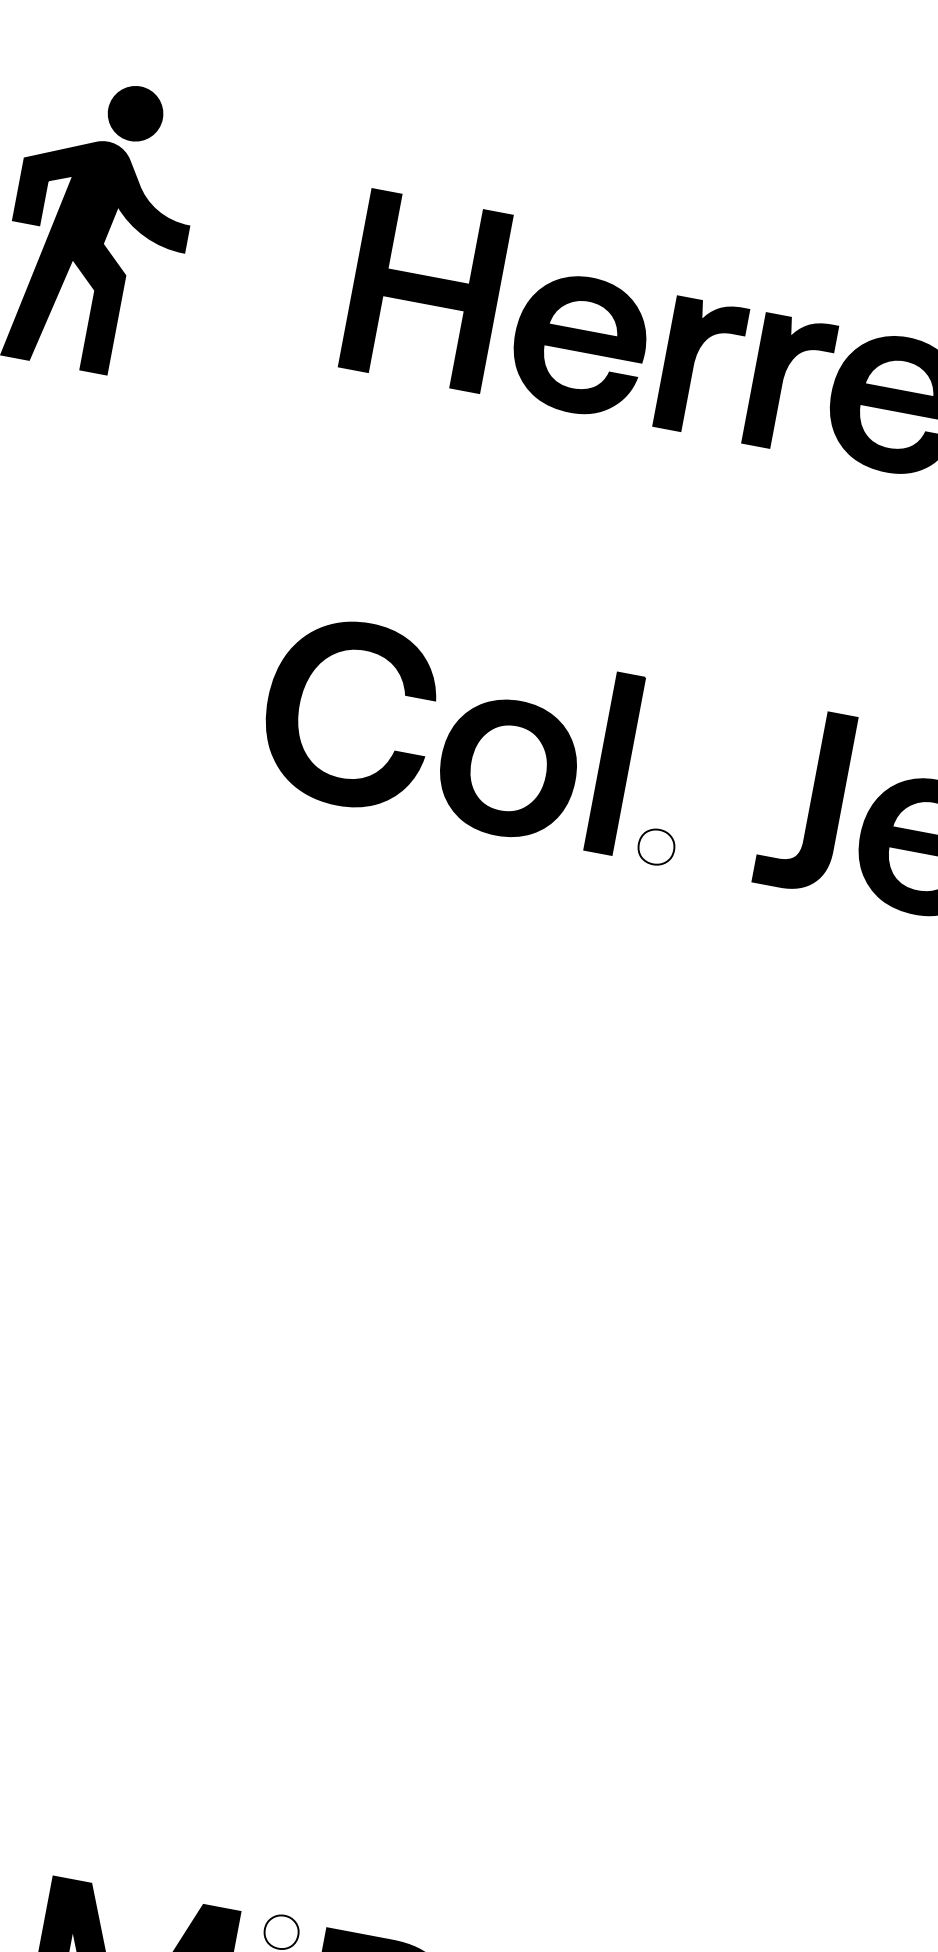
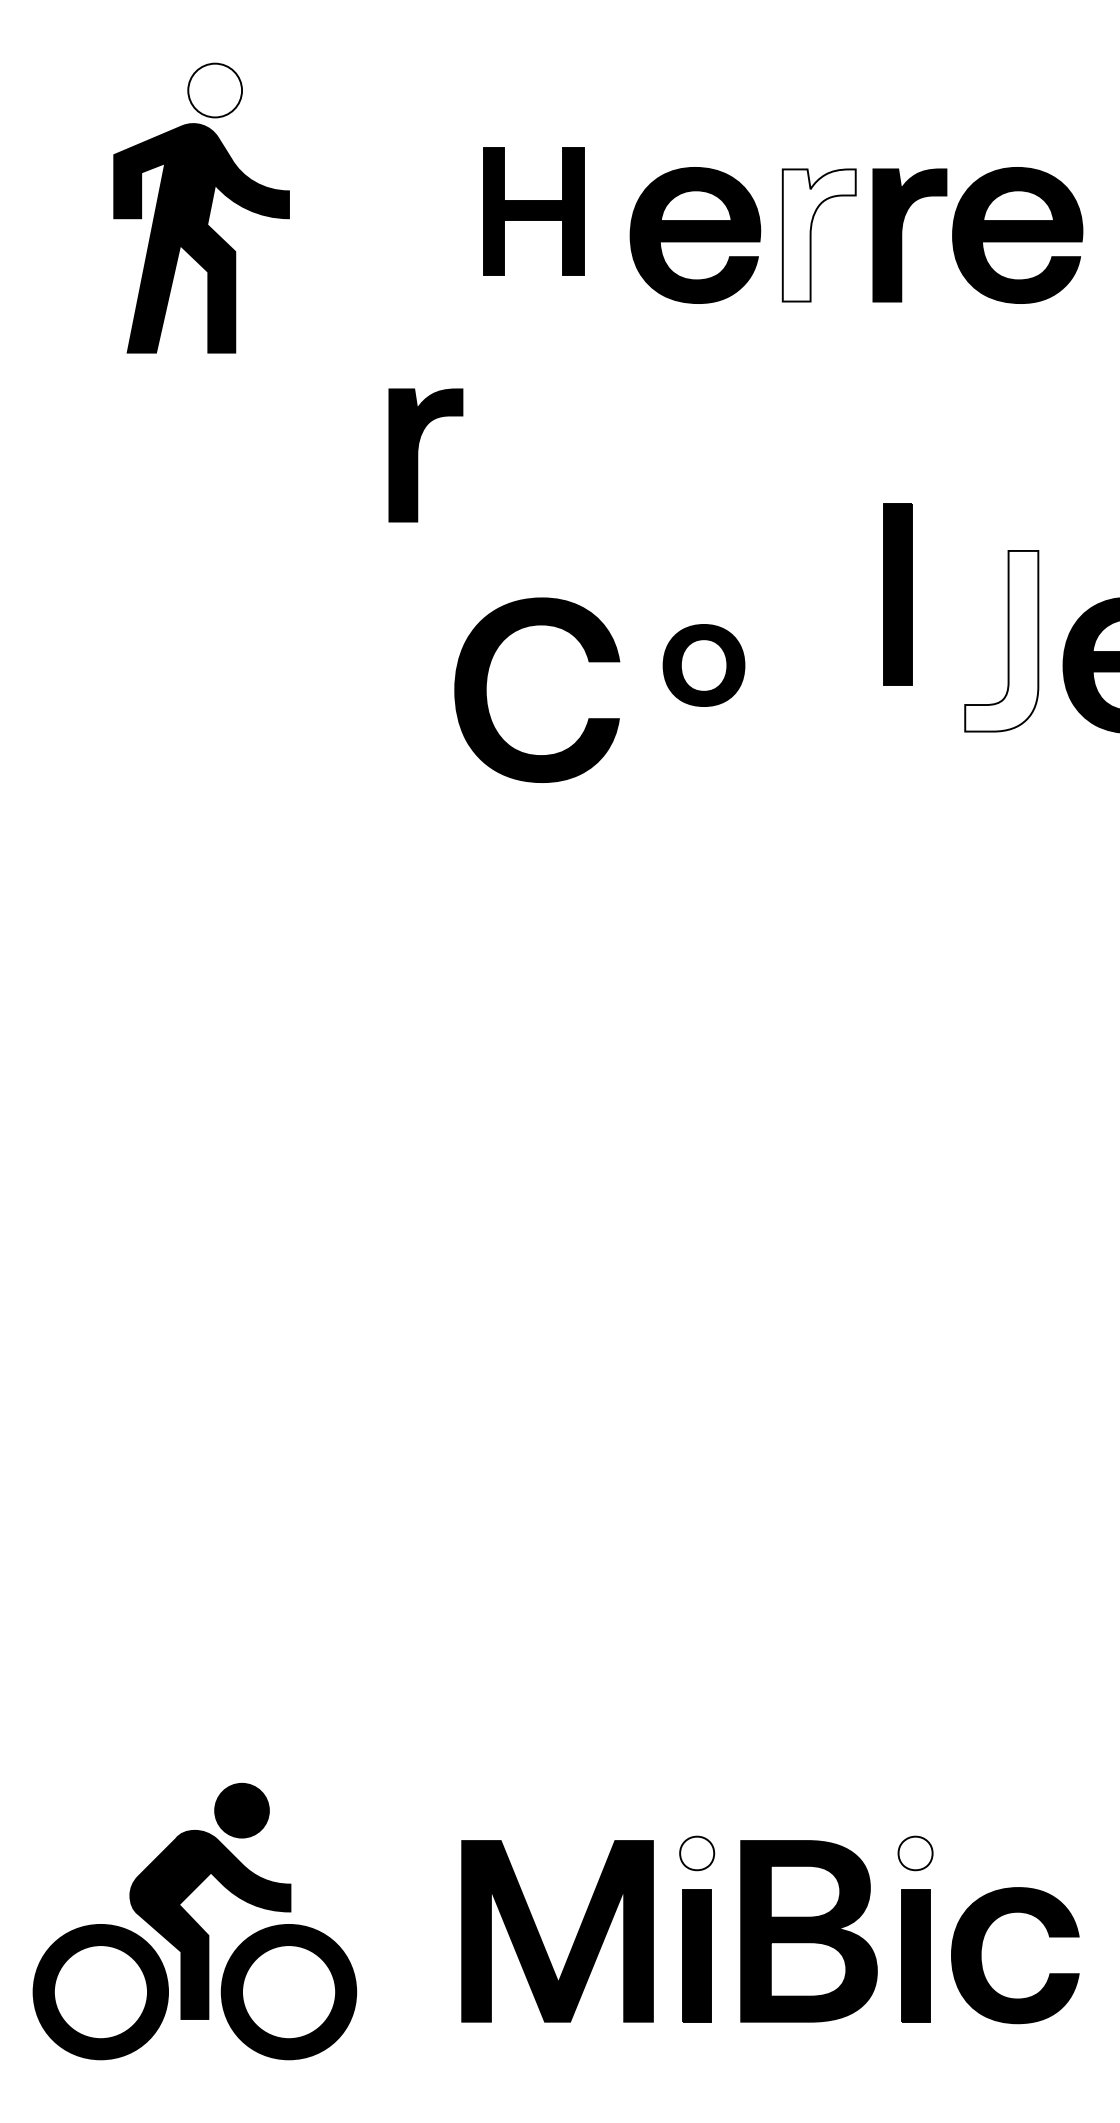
fill: (135, 113) -> (215, 90), removed
part: (425, 291) -> (533, 211), size x0.7
fill: (700, 367) -> (818, 235), removed
part: (267, 509) -> (418, 455), added
part: (302, 695) -> (487, 681), moved
part: (614, 763) -> (897, 594), moved
part: (507, 768) -> (703, 665), size x0.6
fill: (804, 798) -> (1001, 640), removed
part: (656, 847) -> (864, 715), removed

